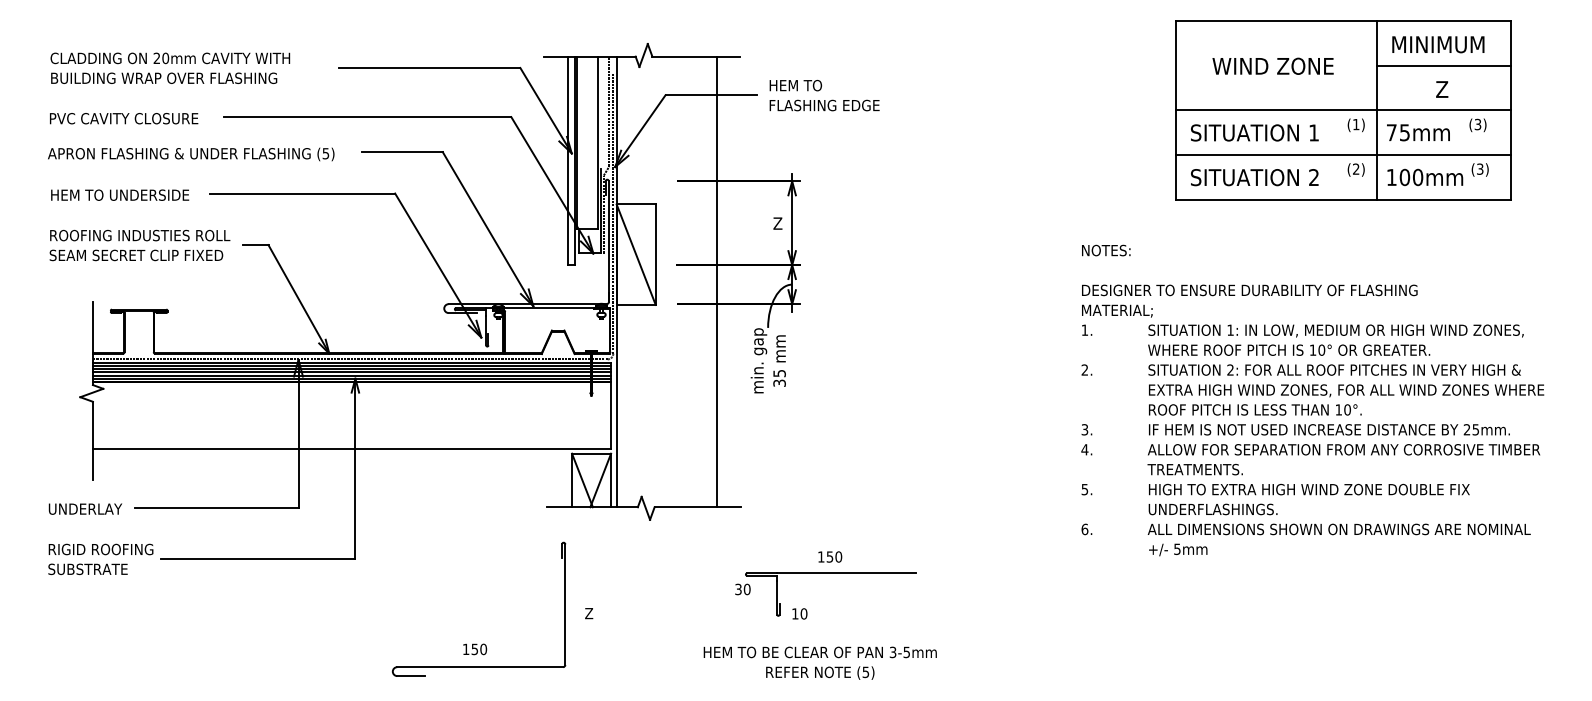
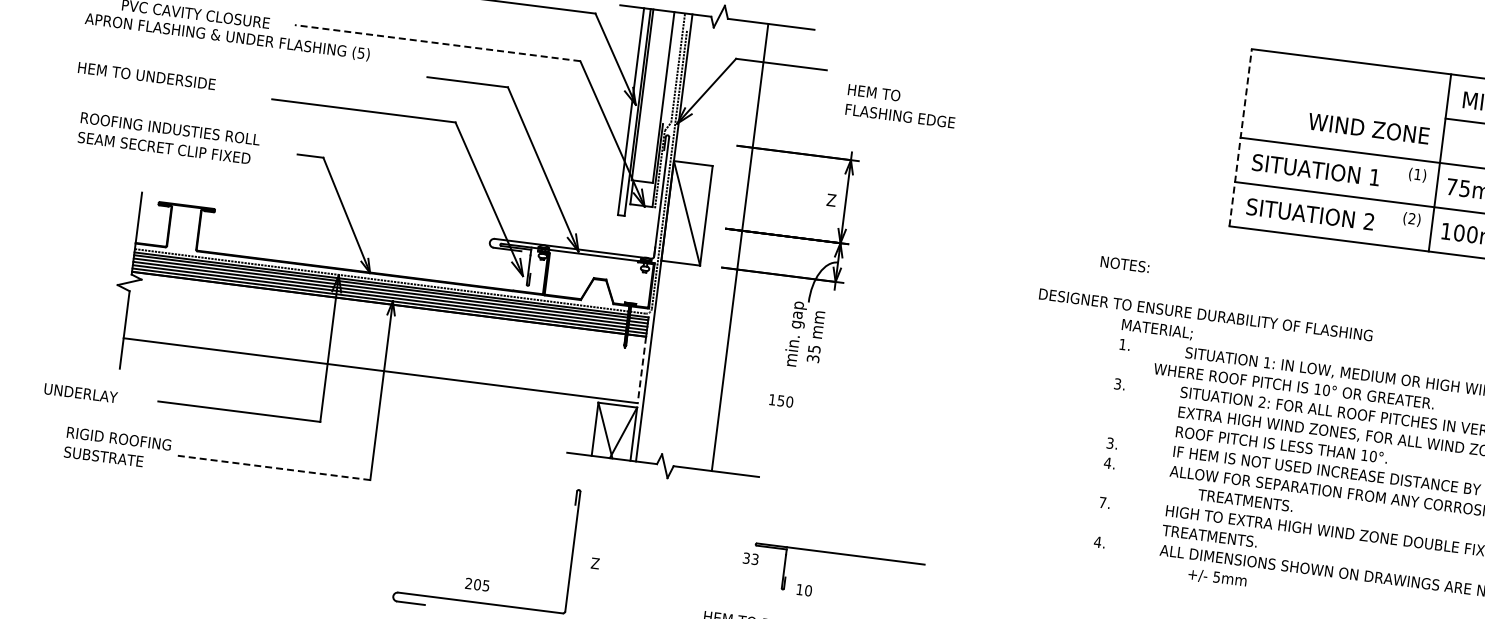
text: (1272, 65) -> (1368, 127), moved
text: (824, 95) -> (901, 106), moved
line: (1176, 109) -> (1241, 137), solid -> dashed
line: (367, 117) -> (437, 43), solid -> dashed
text: (191, 154) -> (227, 37), moved
text: (120, 194) -> (147, 75), moved
text: (139, 245) -> (168, 138), moved
text: (1106, 250) -> (1125, 264), moved
line: (717, 281) -> (740, 247), moved
text: (1249, 290) -> (1205, 314), moved
text: (1289, 349) -> (1294, 385), moved
text: (1084, 370) -> (1117, 384), 2. -> 3.
line: (611, 416) -> (642, 370), solid -> dashed
text: (1194, 469) -> (1244, 500), moved
text: (1084, 489) -> (1102, 502), 5. -> 7.
text: (85, 508) -> (81, 392), moved
text: (1212, 509) -> (1226, 538), UNDERFLASHINGS. -> TREATMENTS.
text: (1084, 529) -> (1097, 542), 6. -> 4.
text: (1178, 549) -> (1217, 577), moved
text: (830, 556) -> (781, 400), moved
line: (257, 559) -> (273, 468), solid -> dashed
text: (746, 589) -> (754, 559), 30 -> 33
text: (474, 649) -> (477, 584), 150 -> 205

